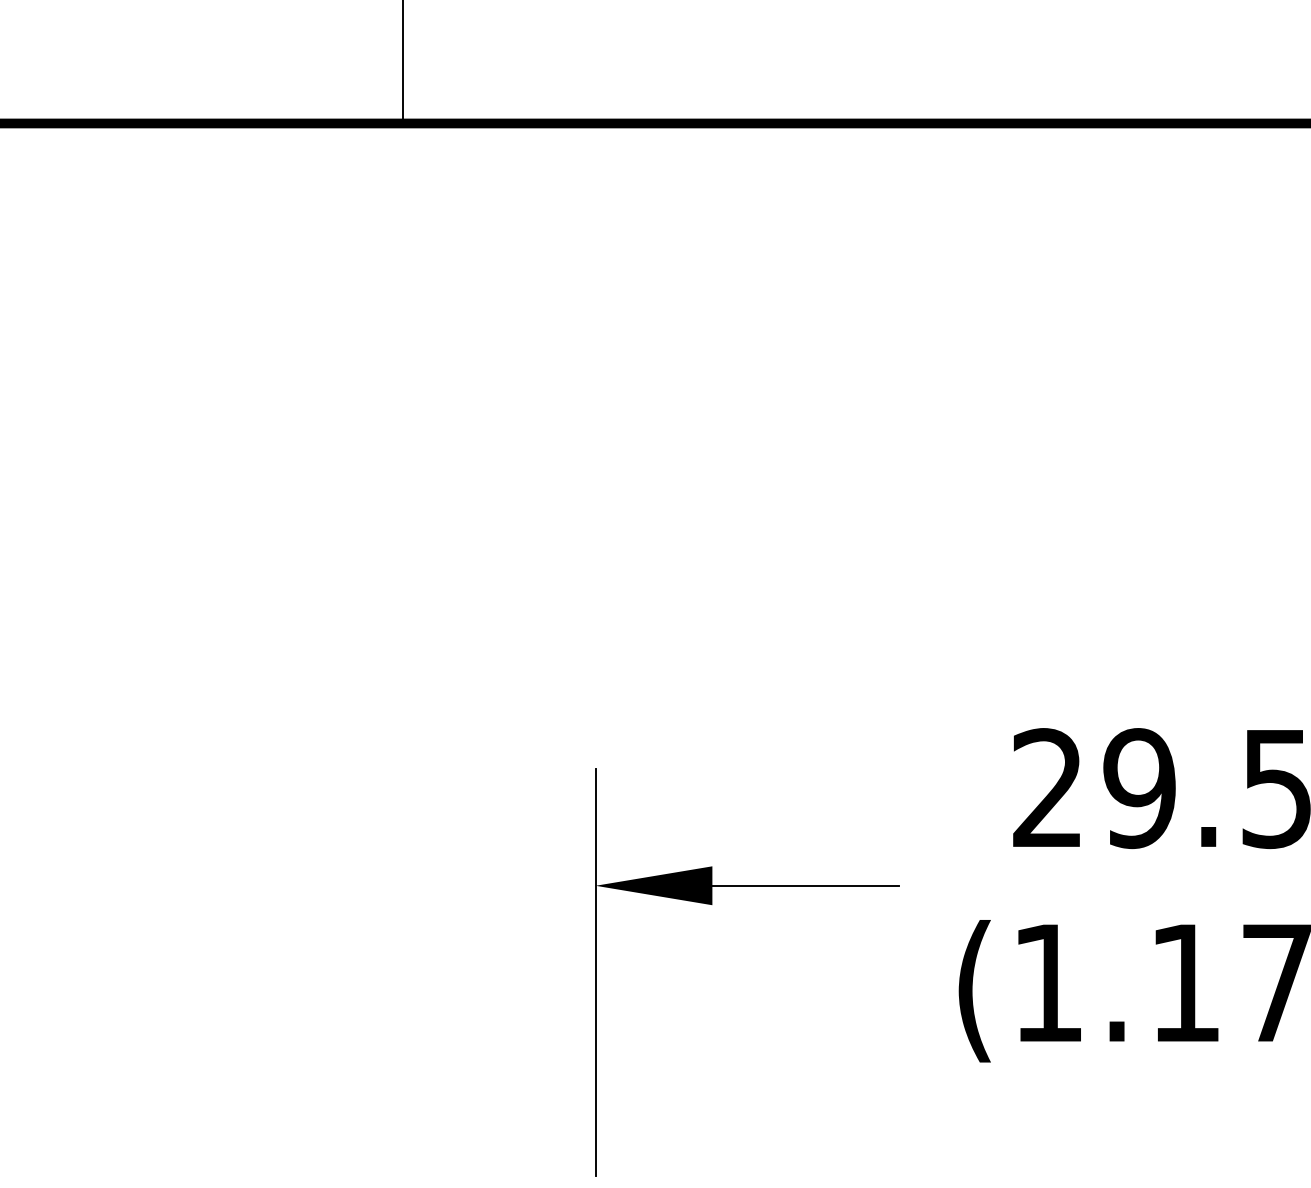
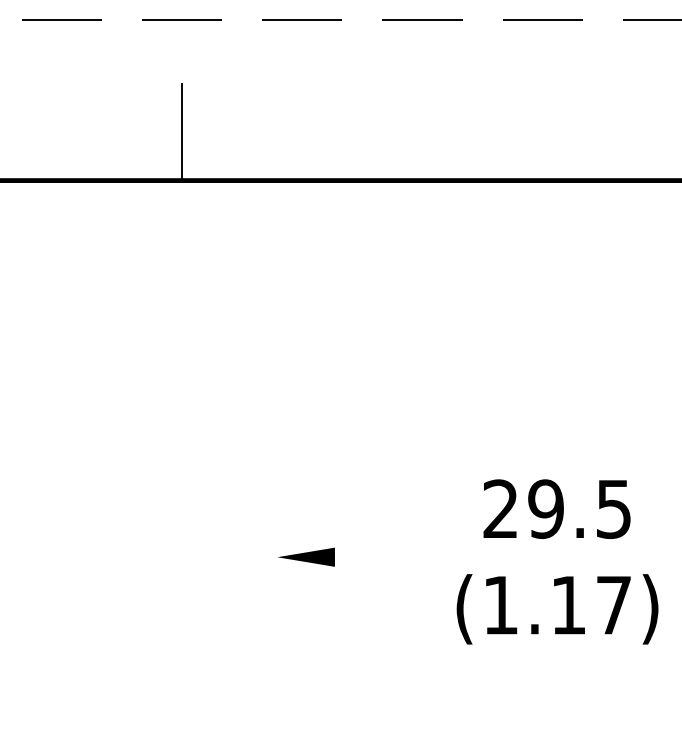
line: (804, 886) -> (380, 557), removed
line: (596, 971) -> (277, 599), removed

